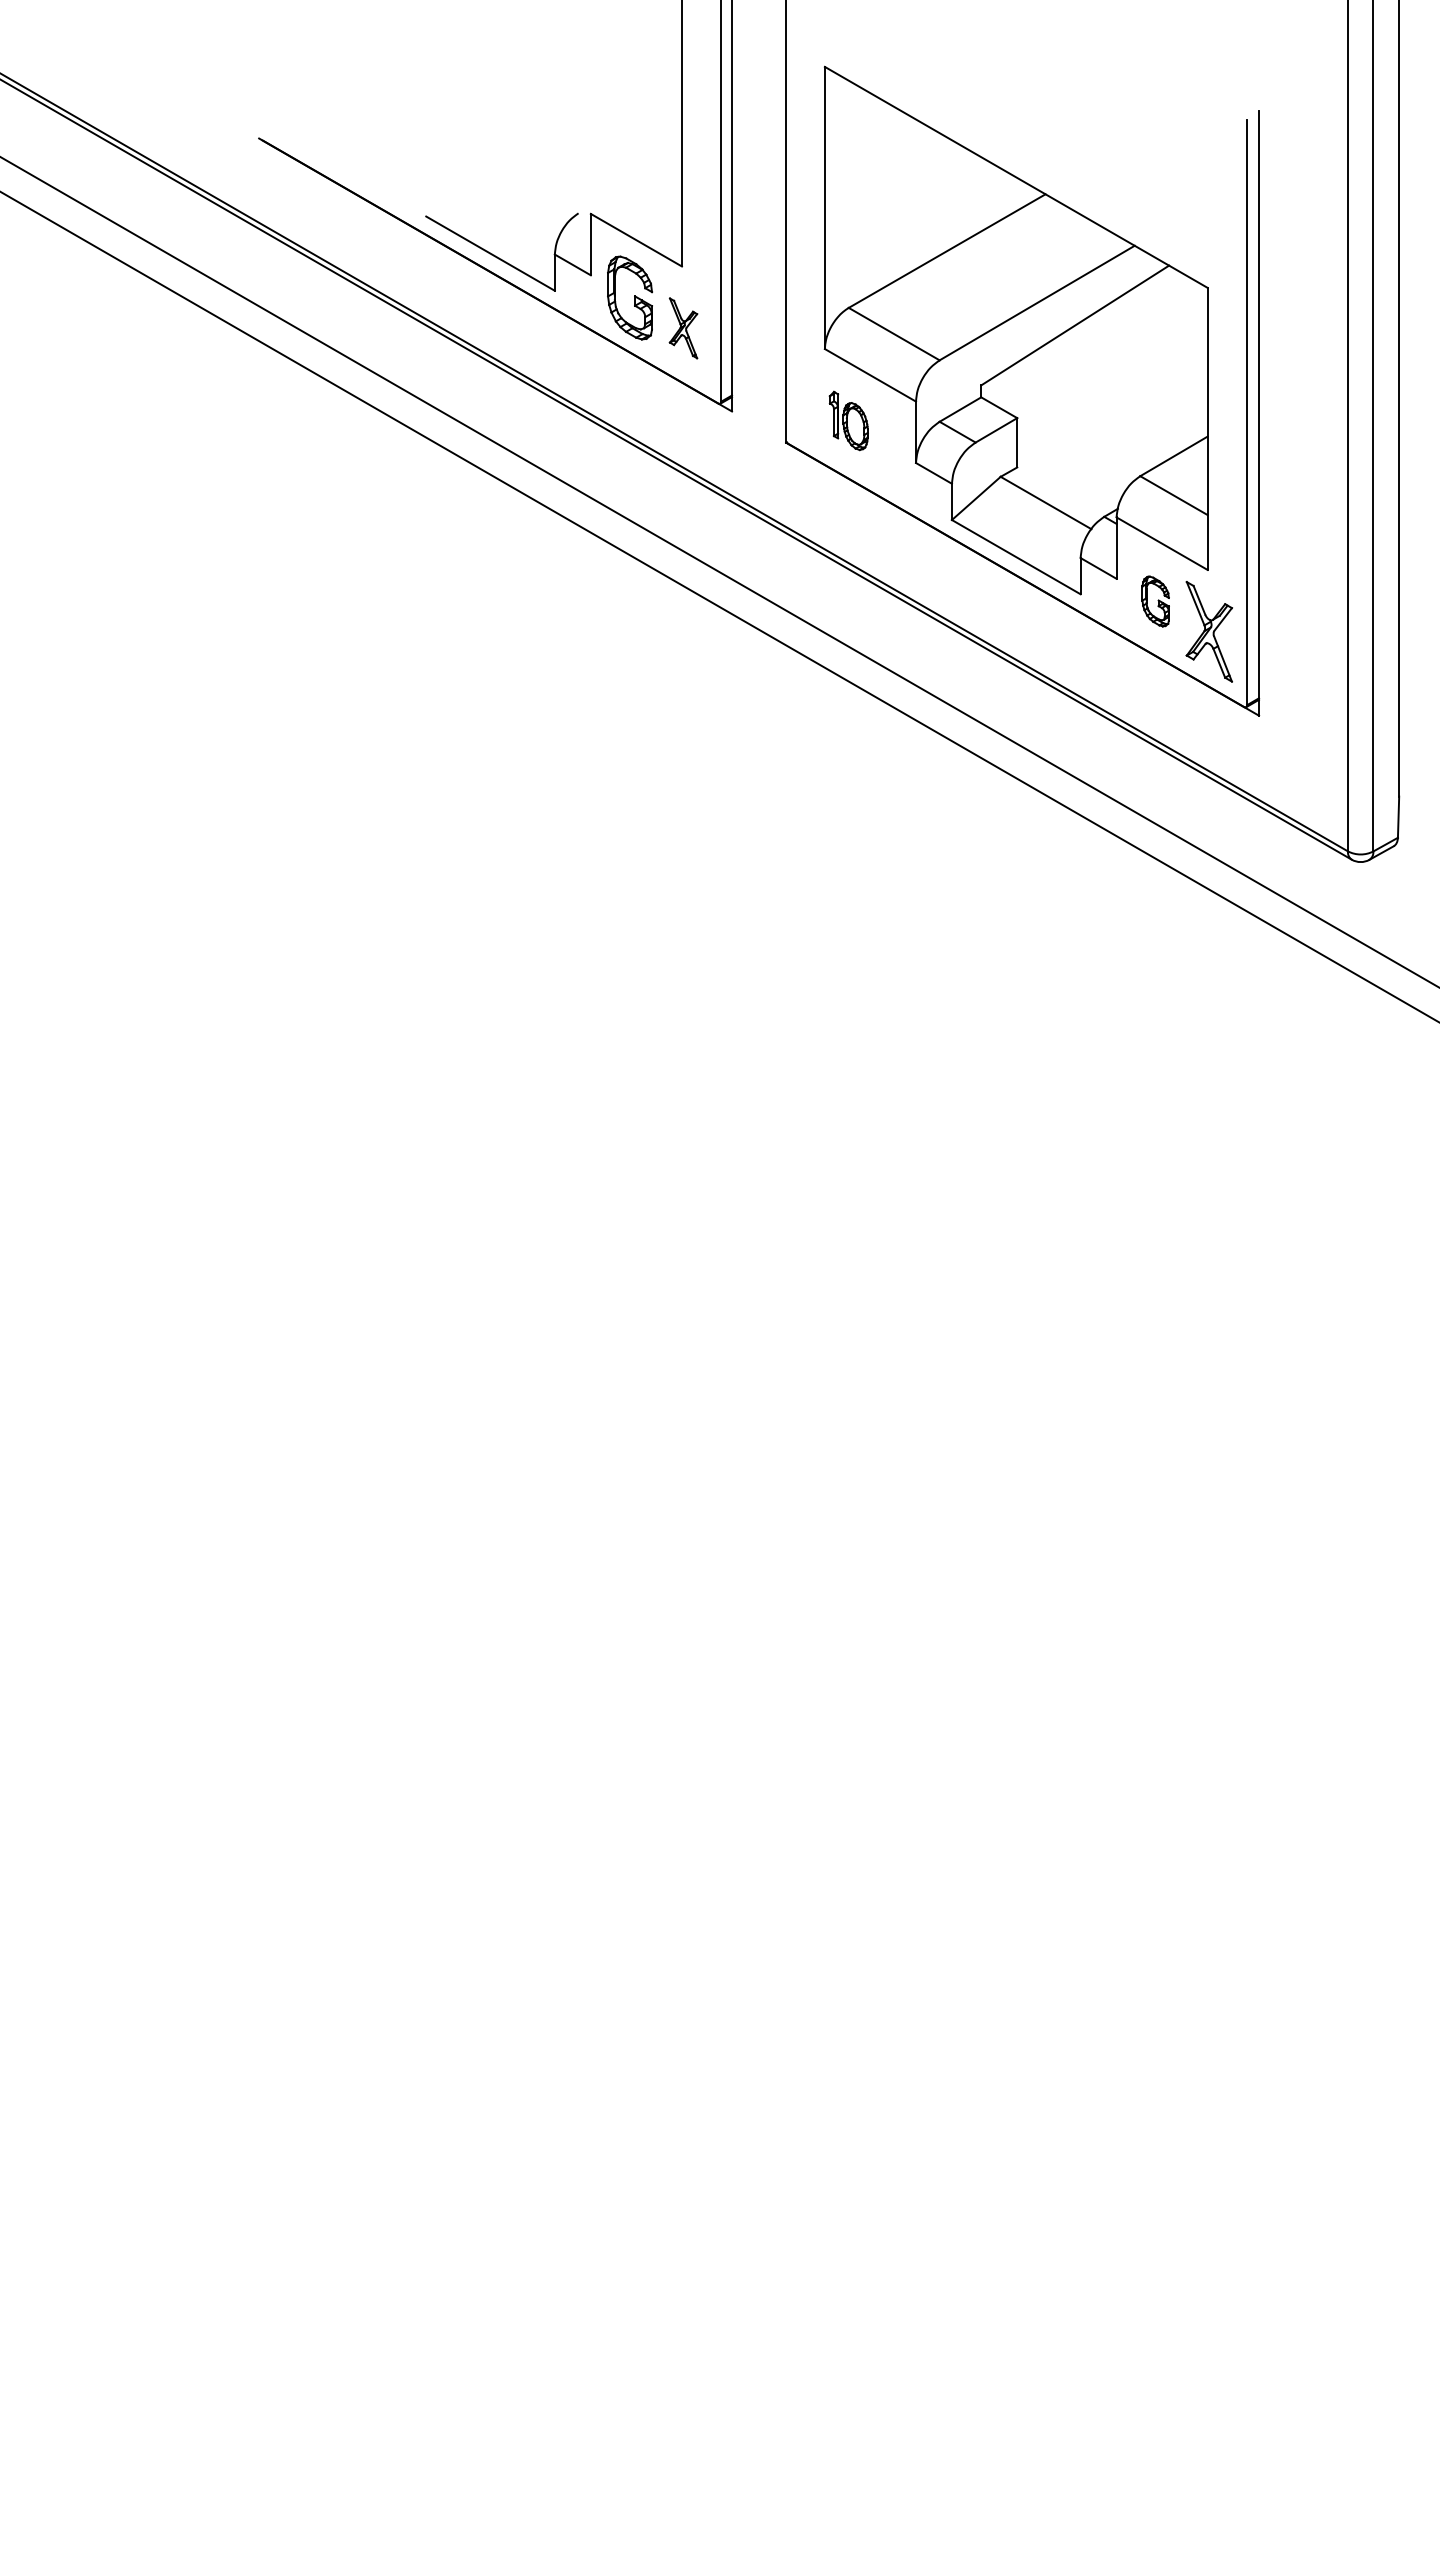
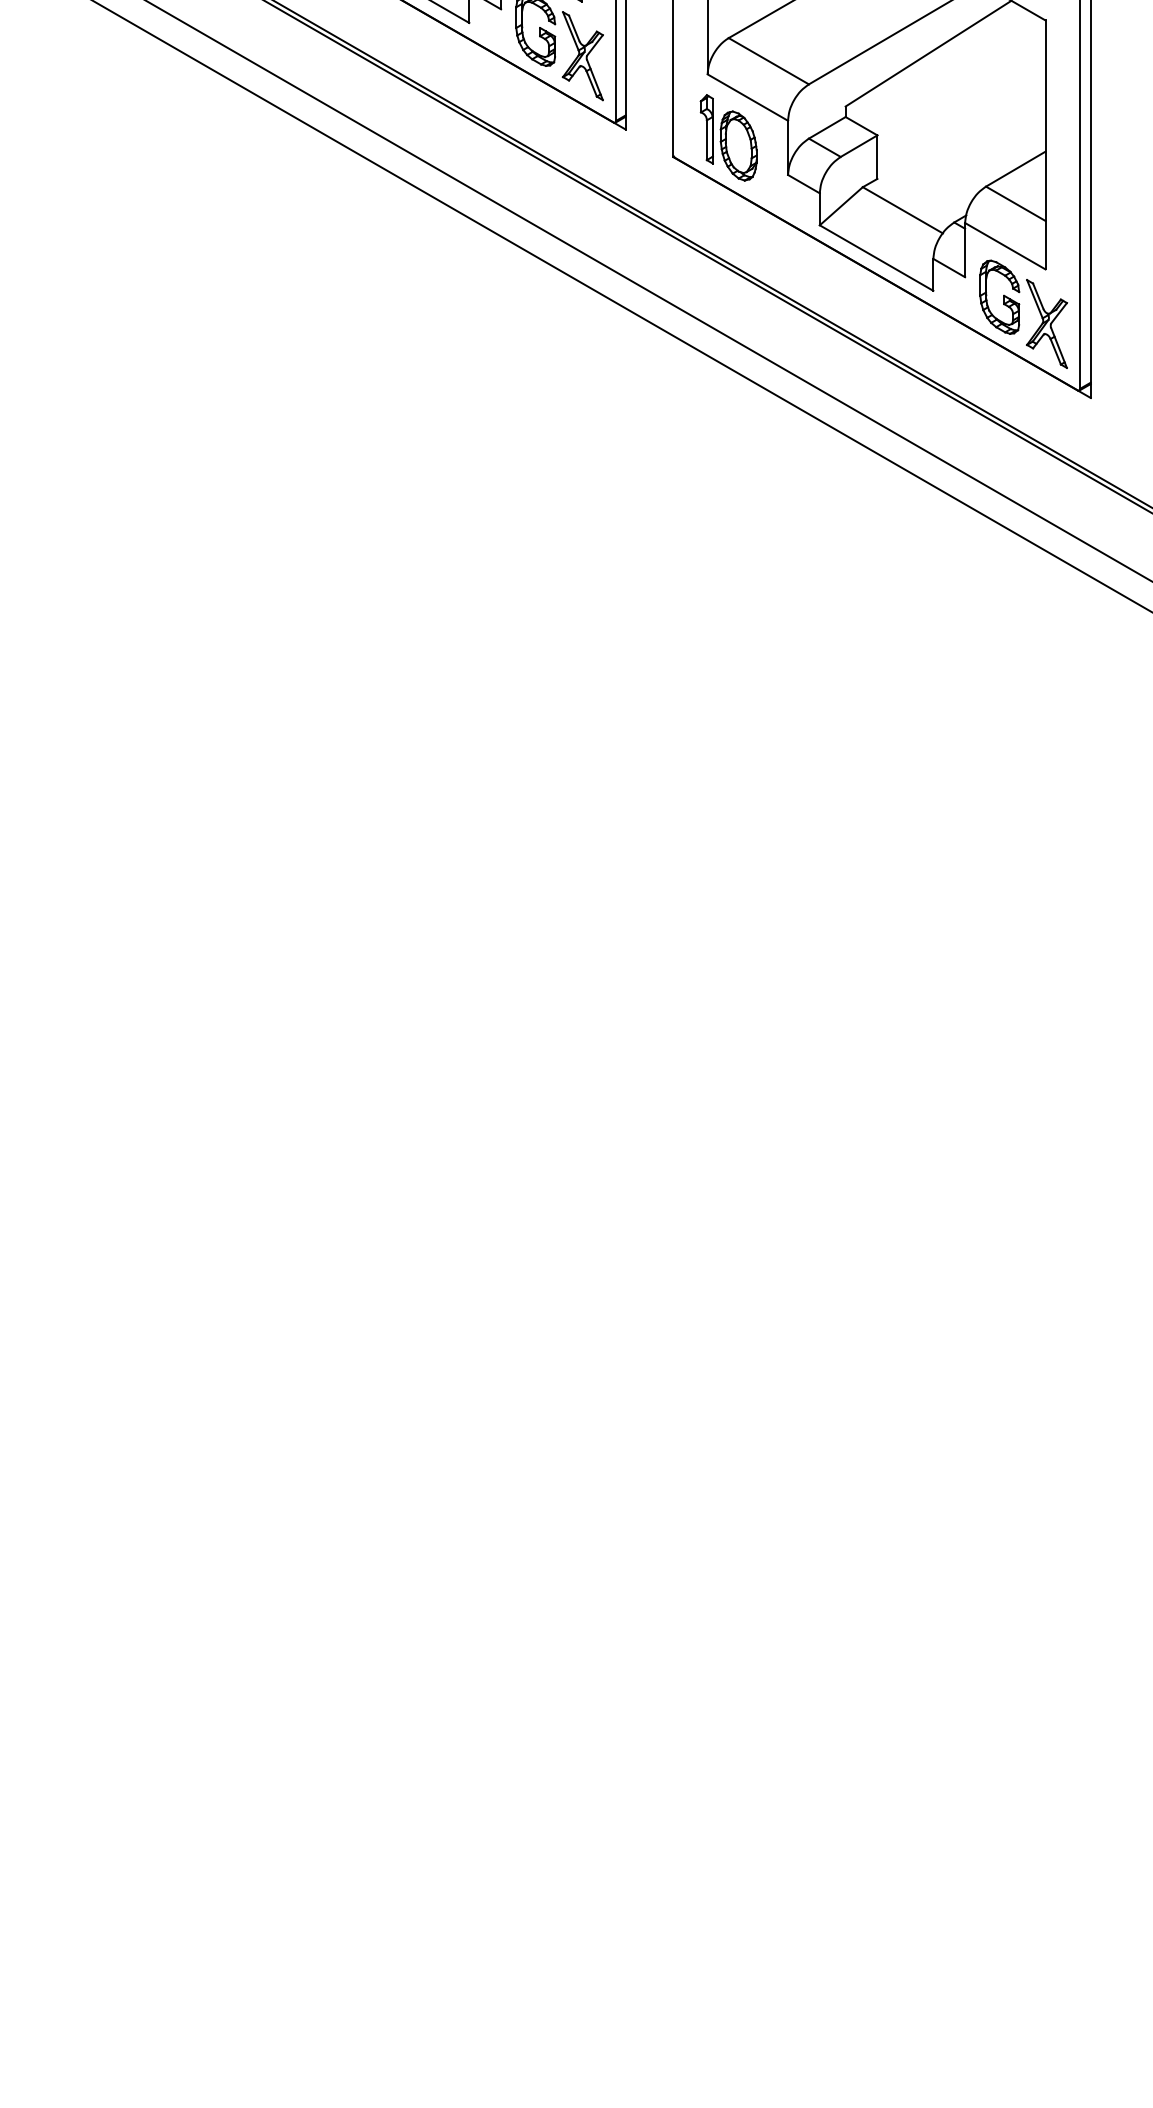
part: (683, 328) -> (582, 56), size x1.67
part: (848, 420) -> (728, 137), size x1.67
part: (1155, 601) -> (999, 297), size x1.67

